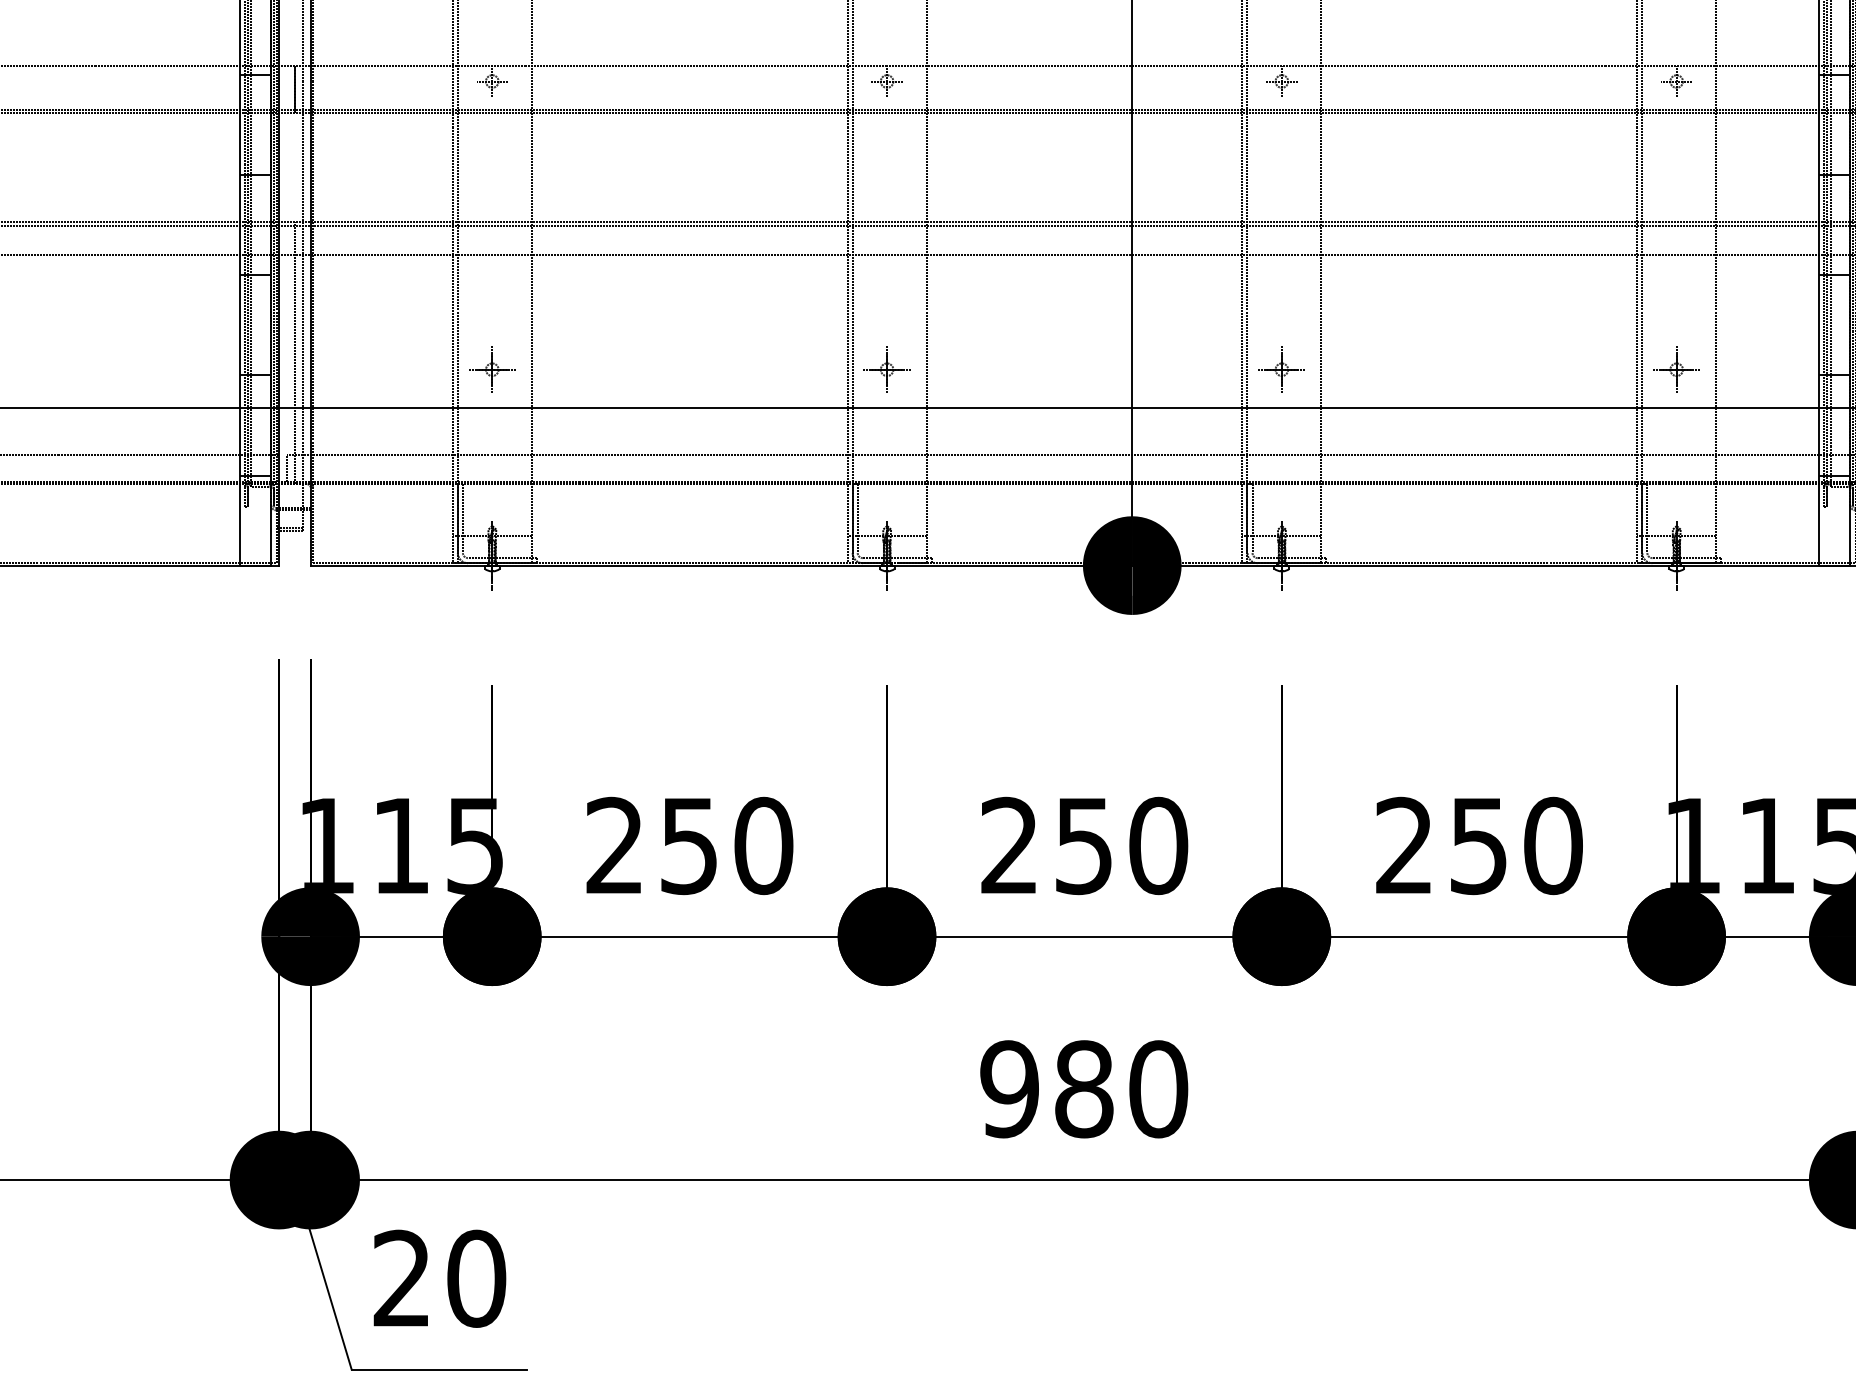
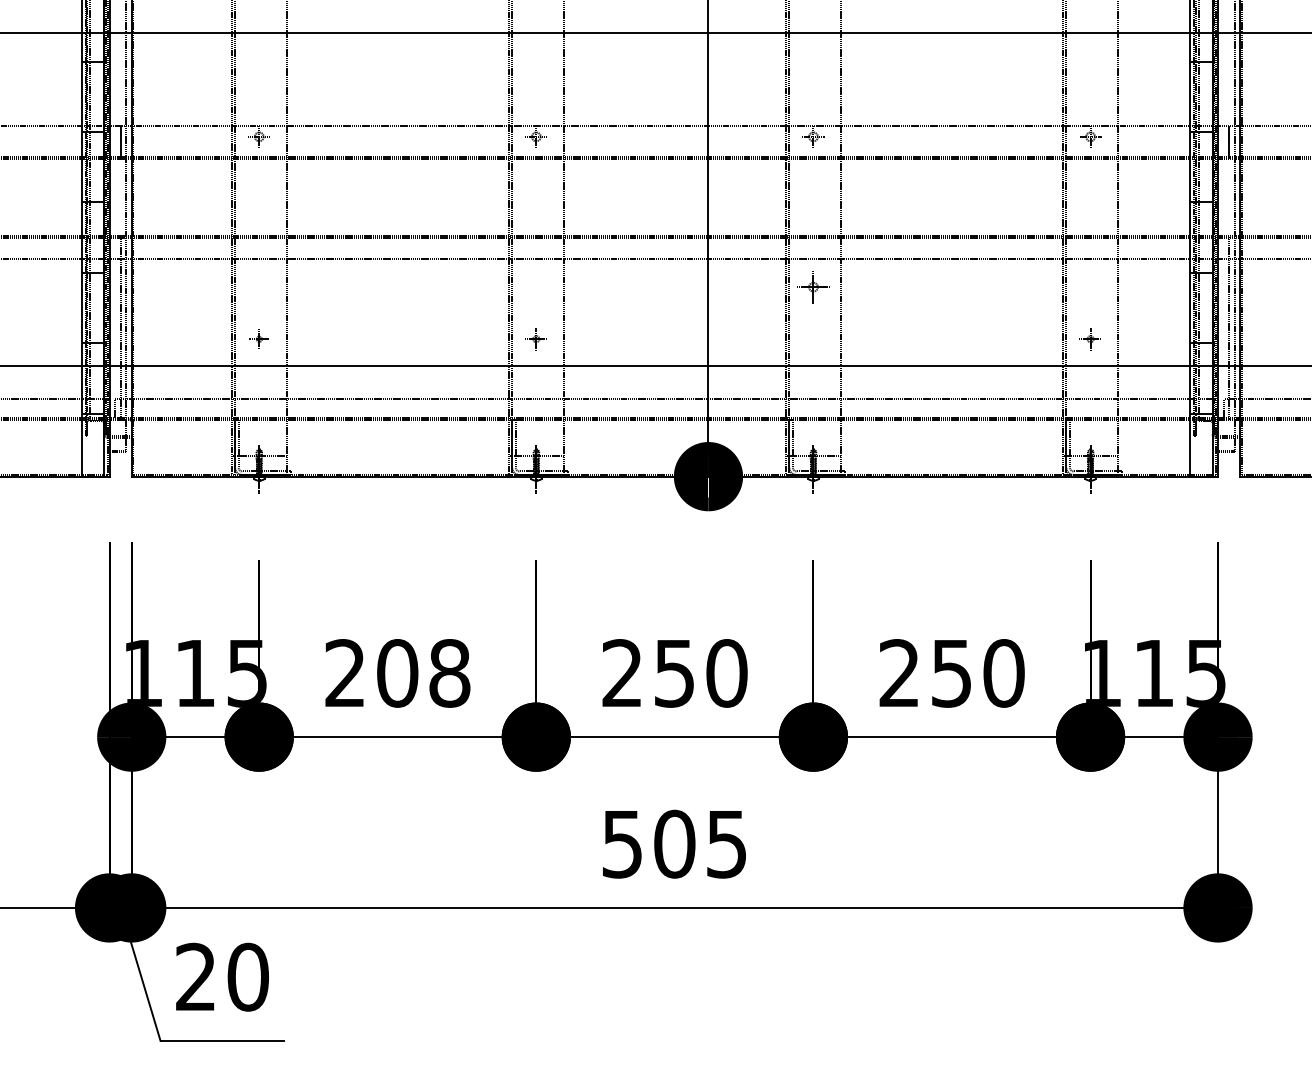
part: (492, 370) -> (259, 339), size x0.6
part: (887, 370) -> (536, 339), size x0.7
part: (1281, 370) -> (813, 287), moved
part: (1676, 370) -> (1090, 339), size x0.7
text: (726, 846) -> (423, 673), 250 -> 208
text: (1083, 1088) -> (674, 843), 980 -> 505

